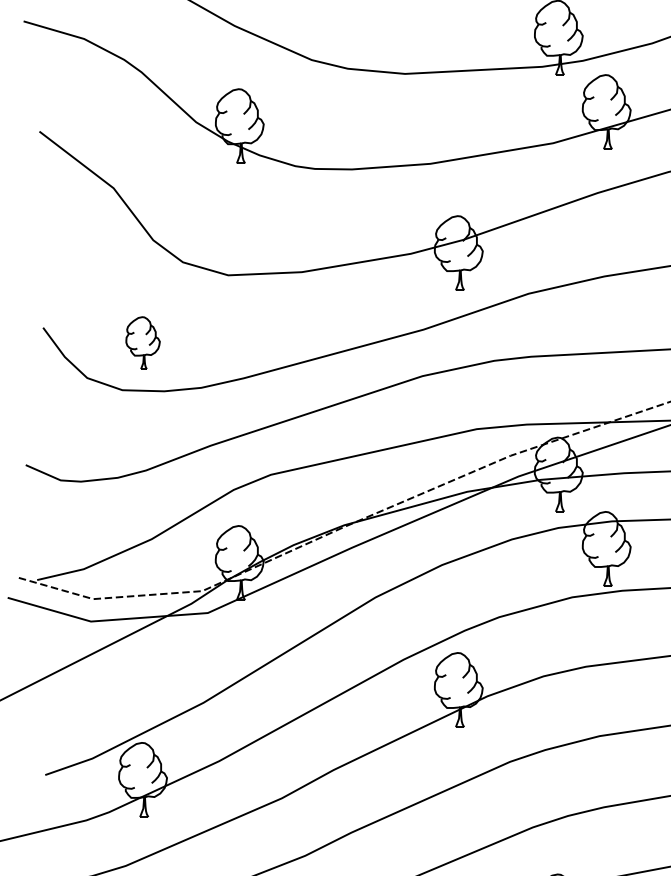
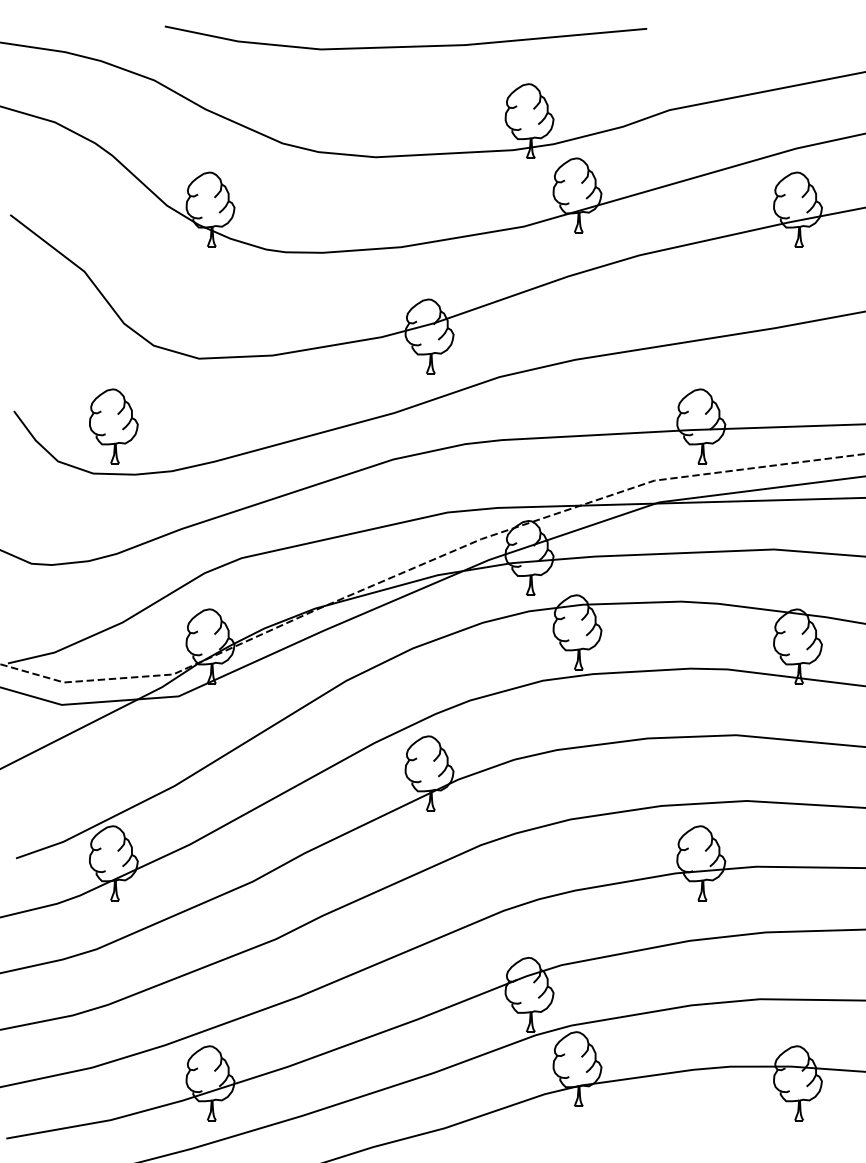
part: (142, 343) -> (113, 426), size x1.43

